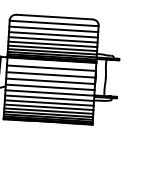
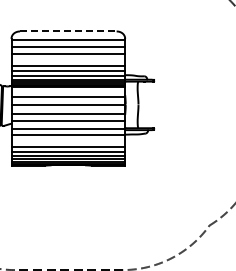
line: (54, 17) -> (68, 31), solid -> dashed
line: (53, 39) -> (68, 60), removed
line: (49, 103) -> (68, 141), removed

